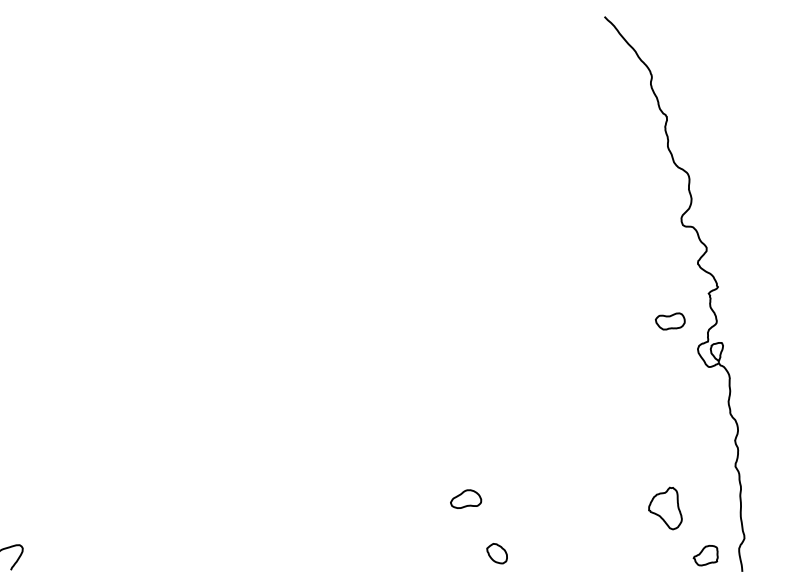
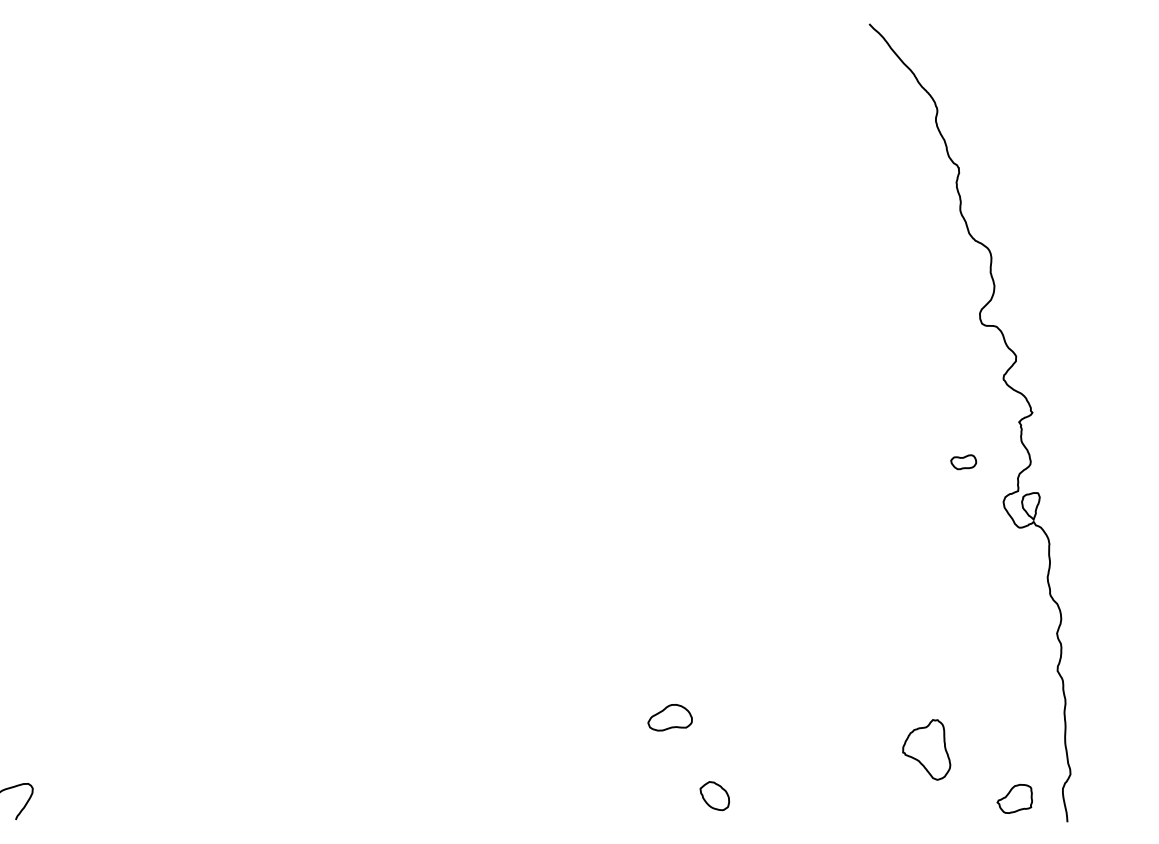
part: (669, 321) -> (962, 462), size x0.6
part: (665, 508) -> (926, 749), moved

